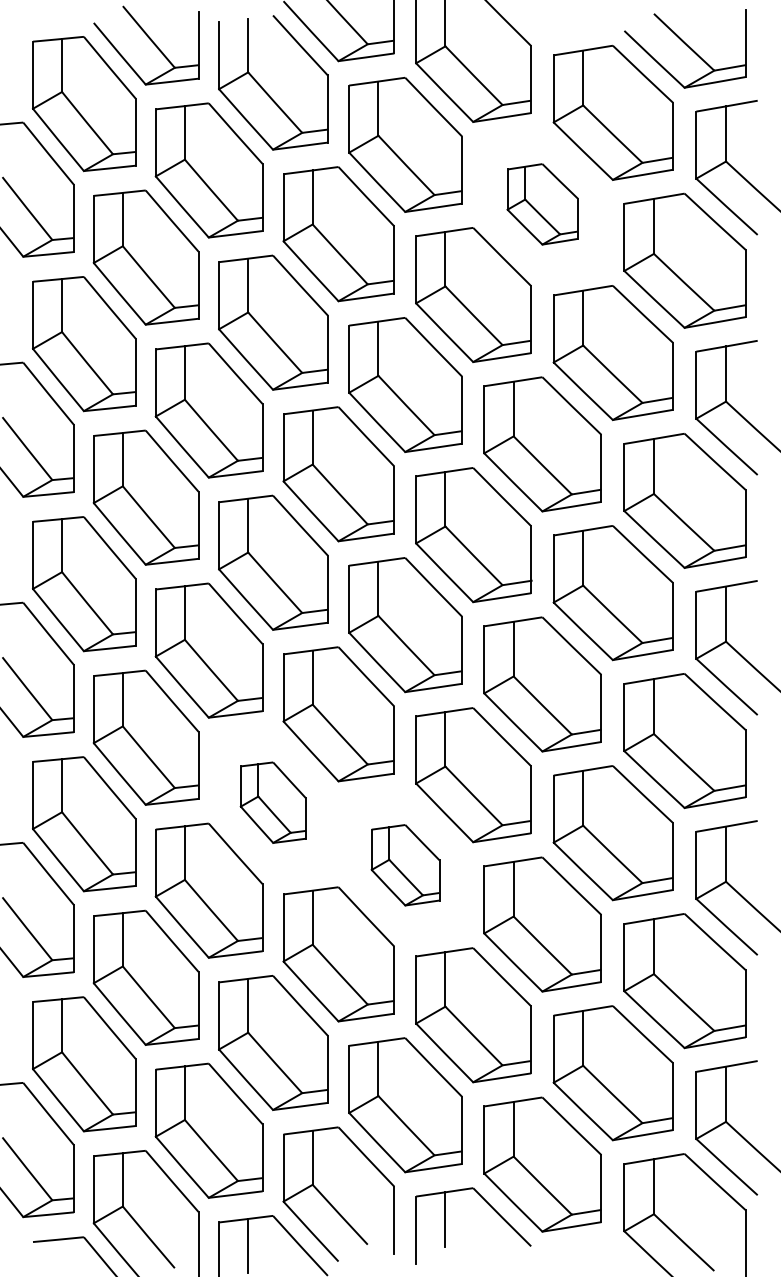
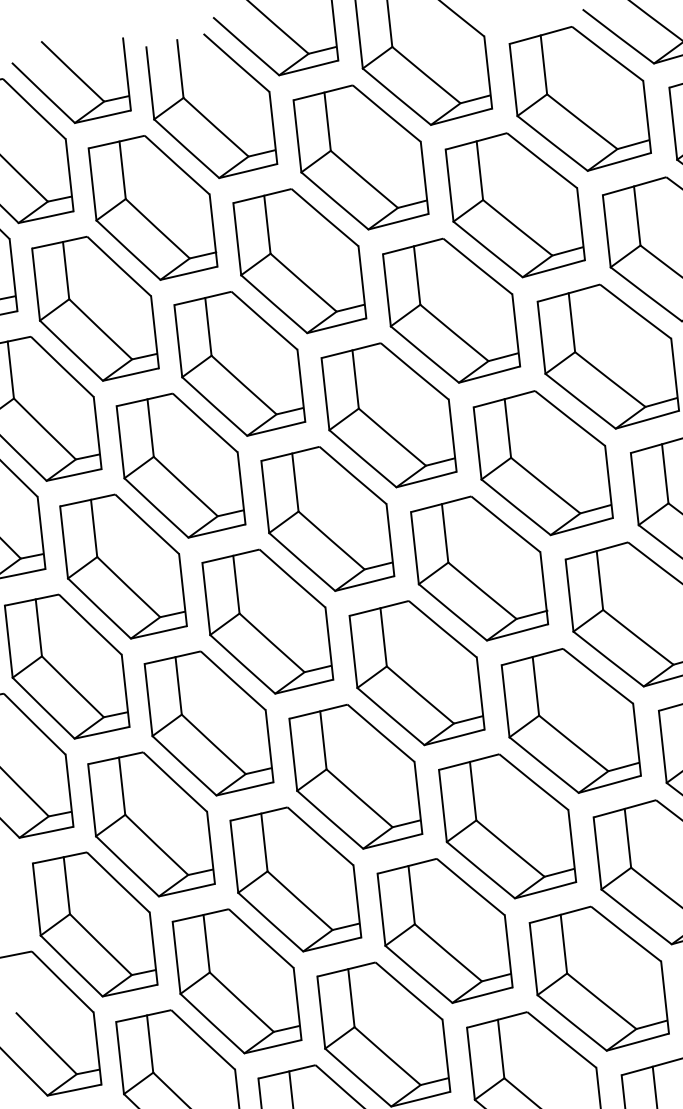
part: (542, 204) -> (514, 205), size x1.67
part: (273, 802) -> (295, 879), size x1.67
part: (405, 865) -> (444, 931), size x1.67

